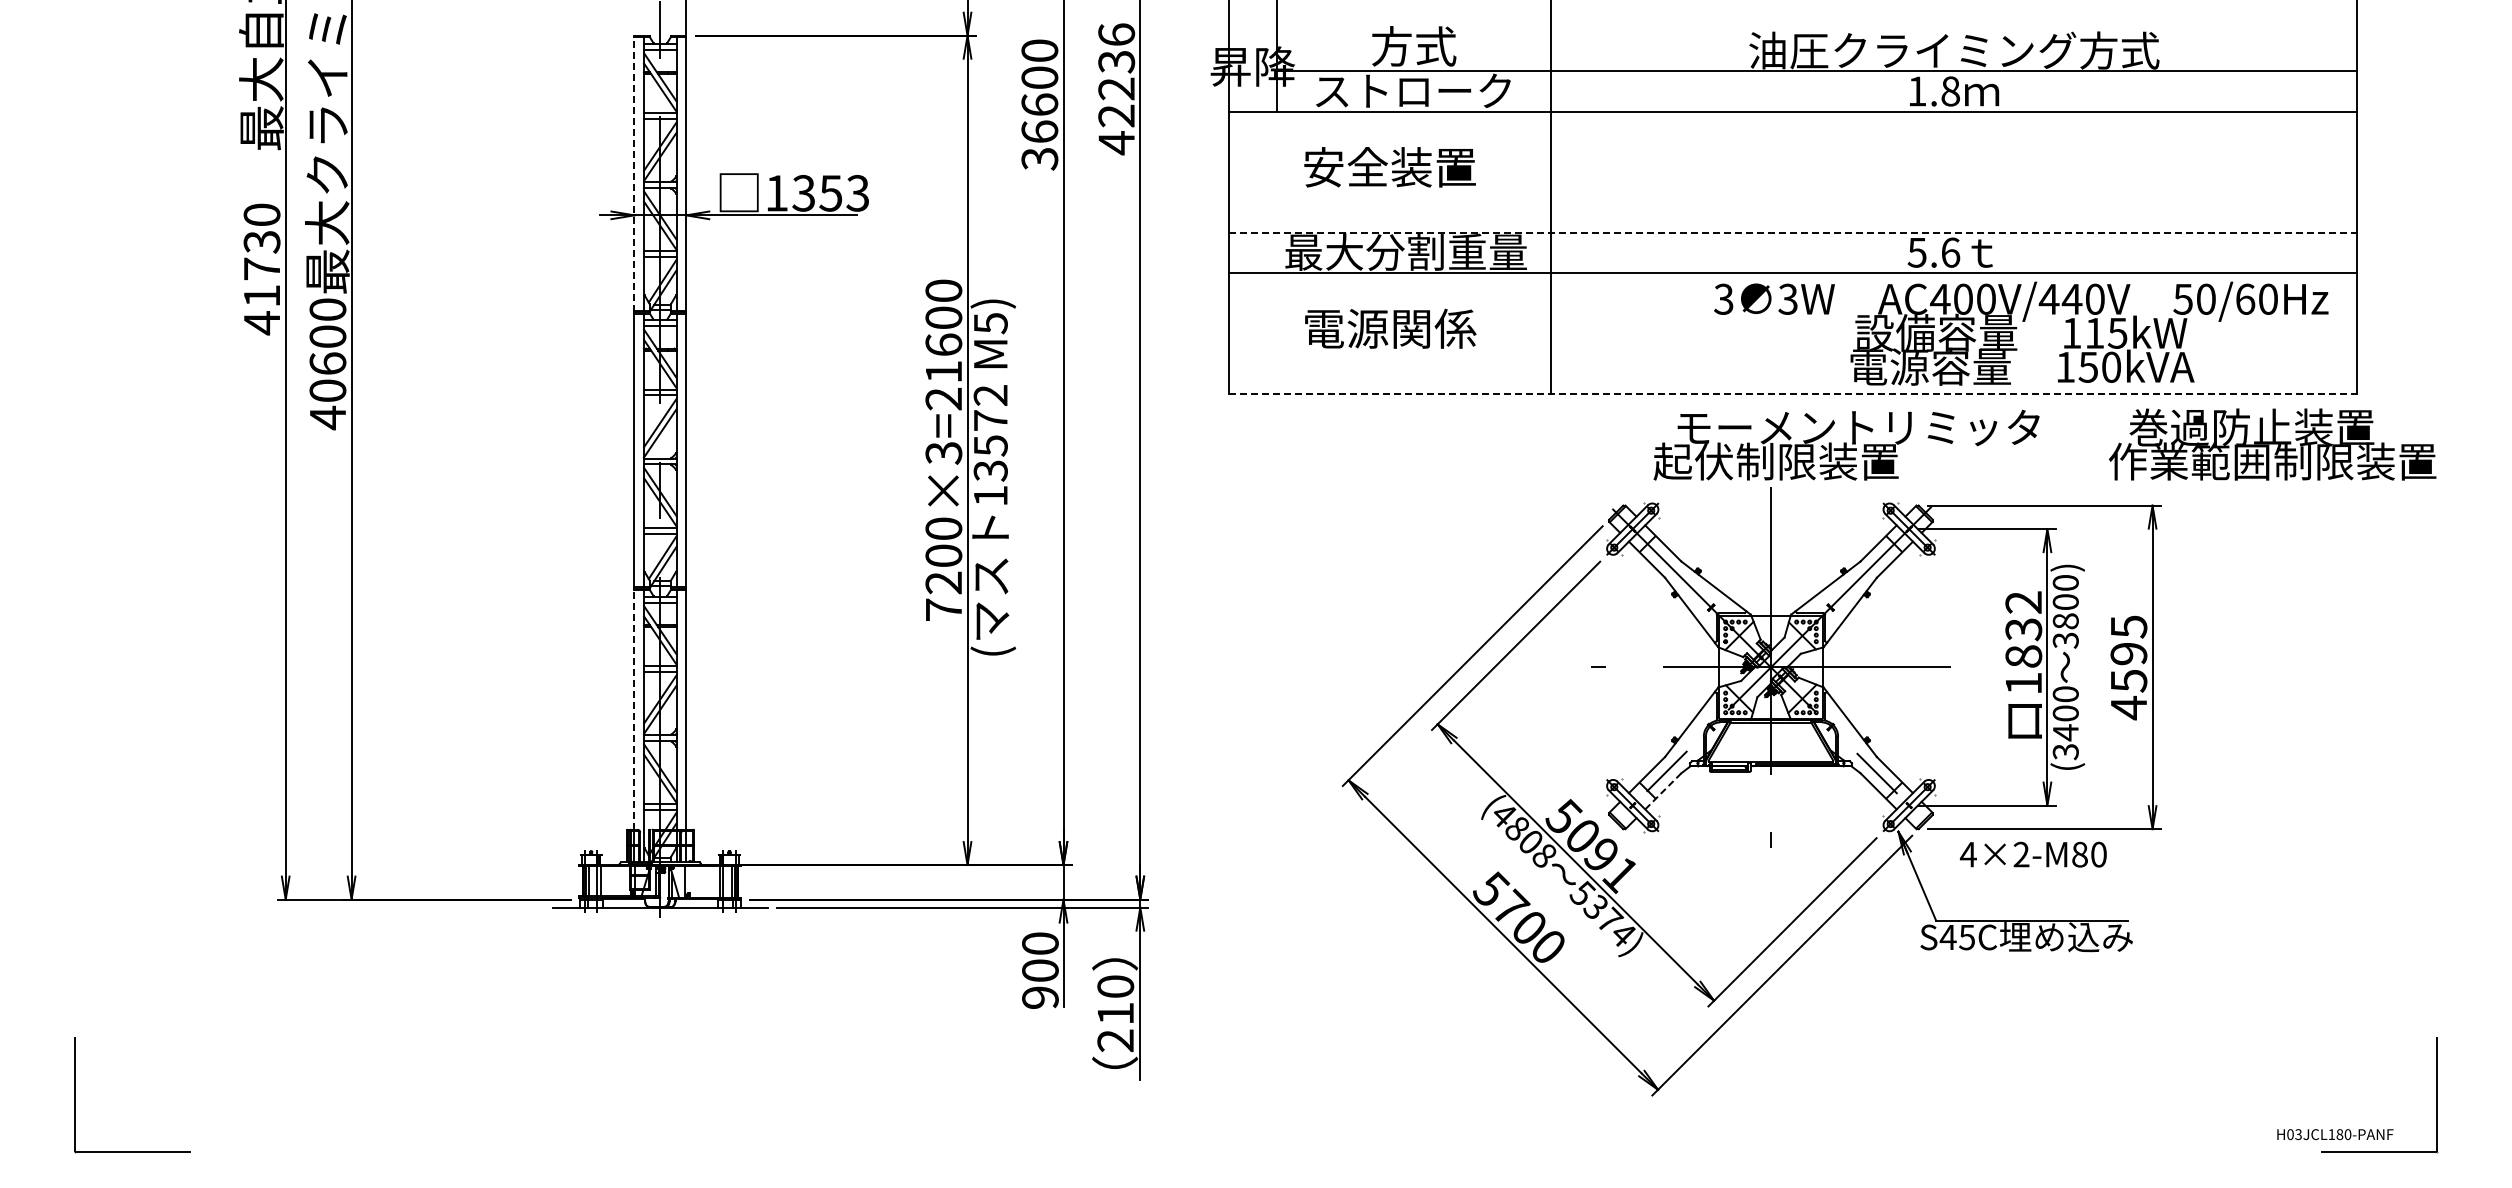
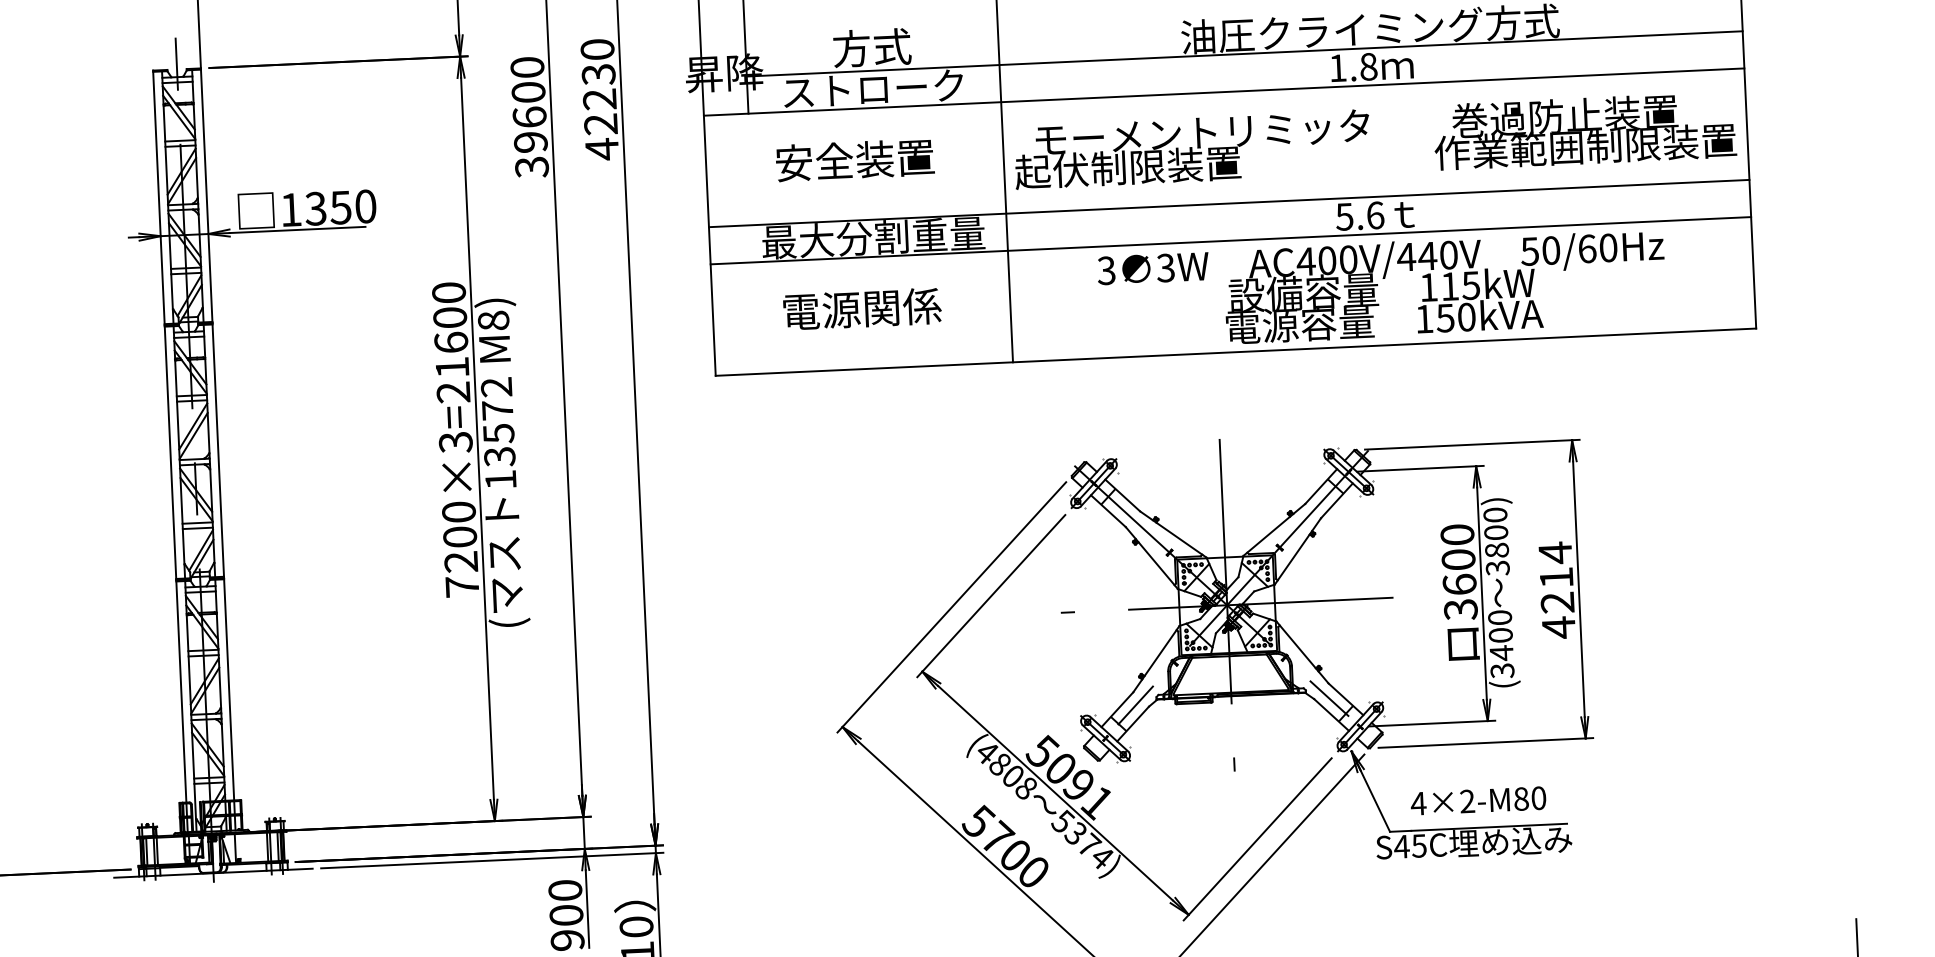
text: (1116, 34) -> (597, 49), 42236 -> 42230
text: (1039, 131) -> (530, 141), 36600 -> 39600
line: (634, 173) -> (158, 197), dashed -> solid
text: (857, 193) -> (365, 206), 1353 -> 1350
line: (1793, 232) -> (1229, 203), dashed -> solid
text: (990, 323) -> (493, 320), M5) -> M8)
text: (2021, 333) -> (1382, 289), moved
line: (1793, 393) -> (1236, 351), dashed -> solid
text: (2044, 444) -> (1374, 140), moved
text: (2023, 643) -> (1458, 572), 1832 -> 3600
text: (2128, 653) -> (1556, 577), 4595 -> 4214
line: (634, 709) -> (181, 691), dashed -> solid
line: (1663, 791) -> (1133, 724), dashed -> solid
text: (2033, 854) -> (1478, 800), moved

